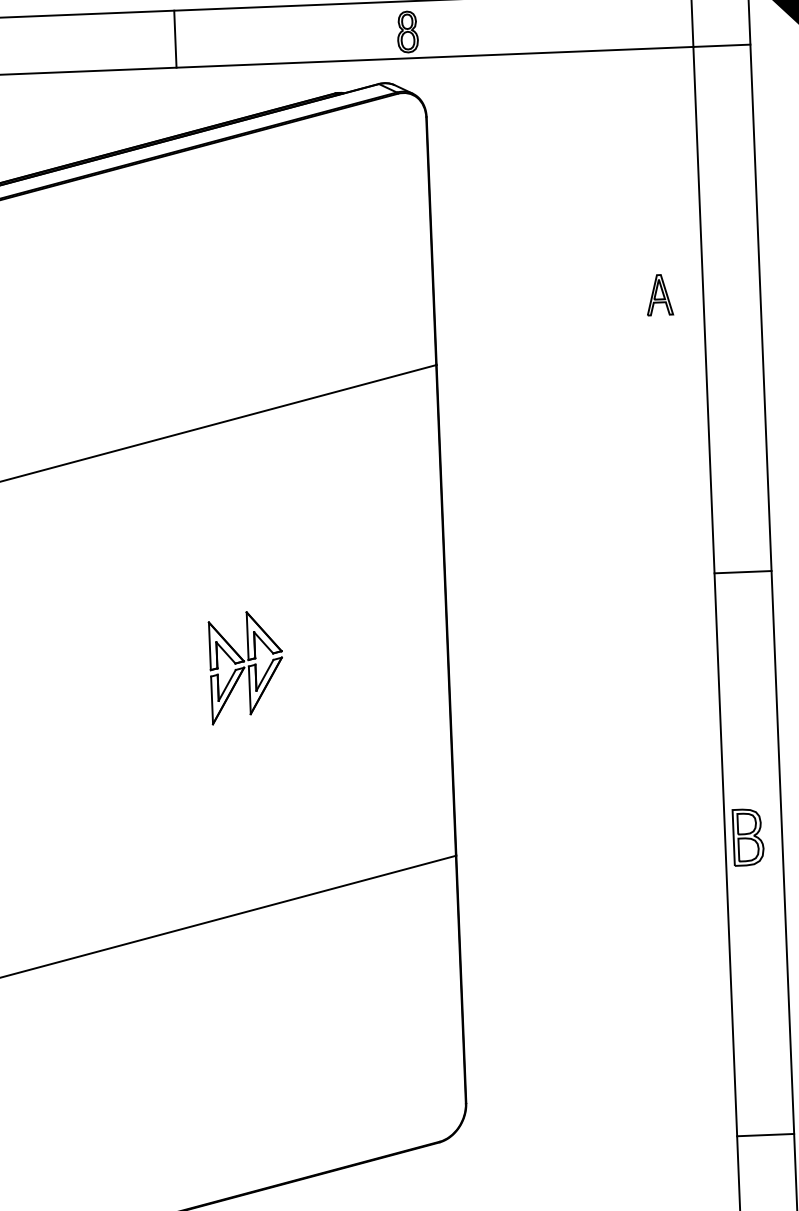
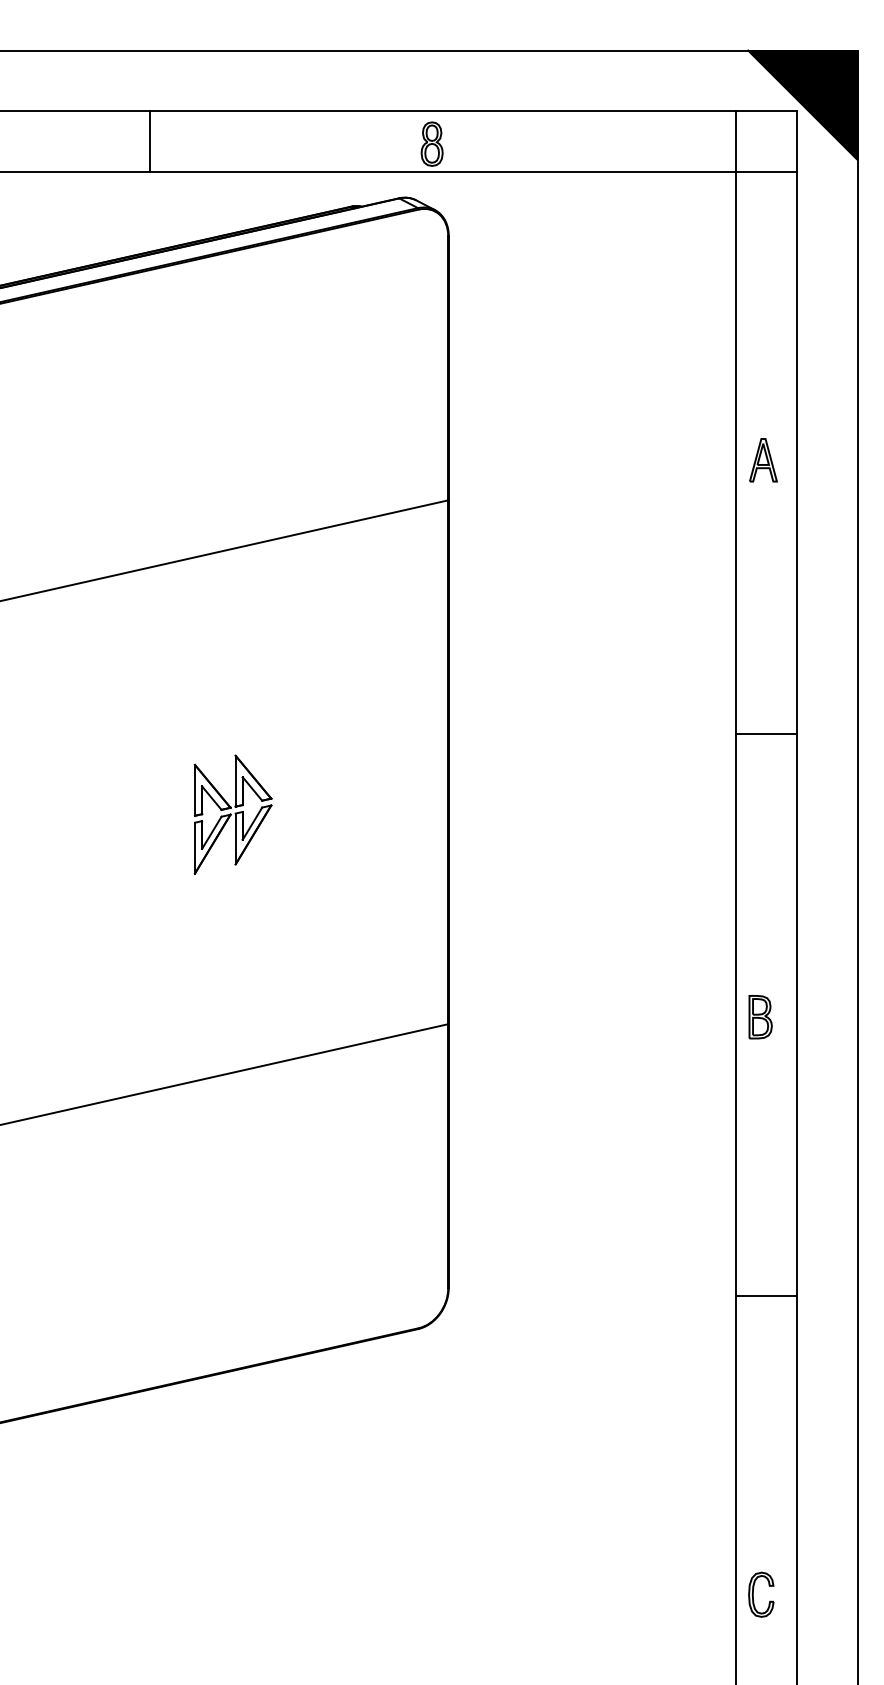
line: (175, 38) -> (150, 141), moved
part: (659, 295) -> (763, 460), moved
part: (748, 837) -> (760, 1017), size x0.71
line: (764, 1135) -> (765, 1296), moved

